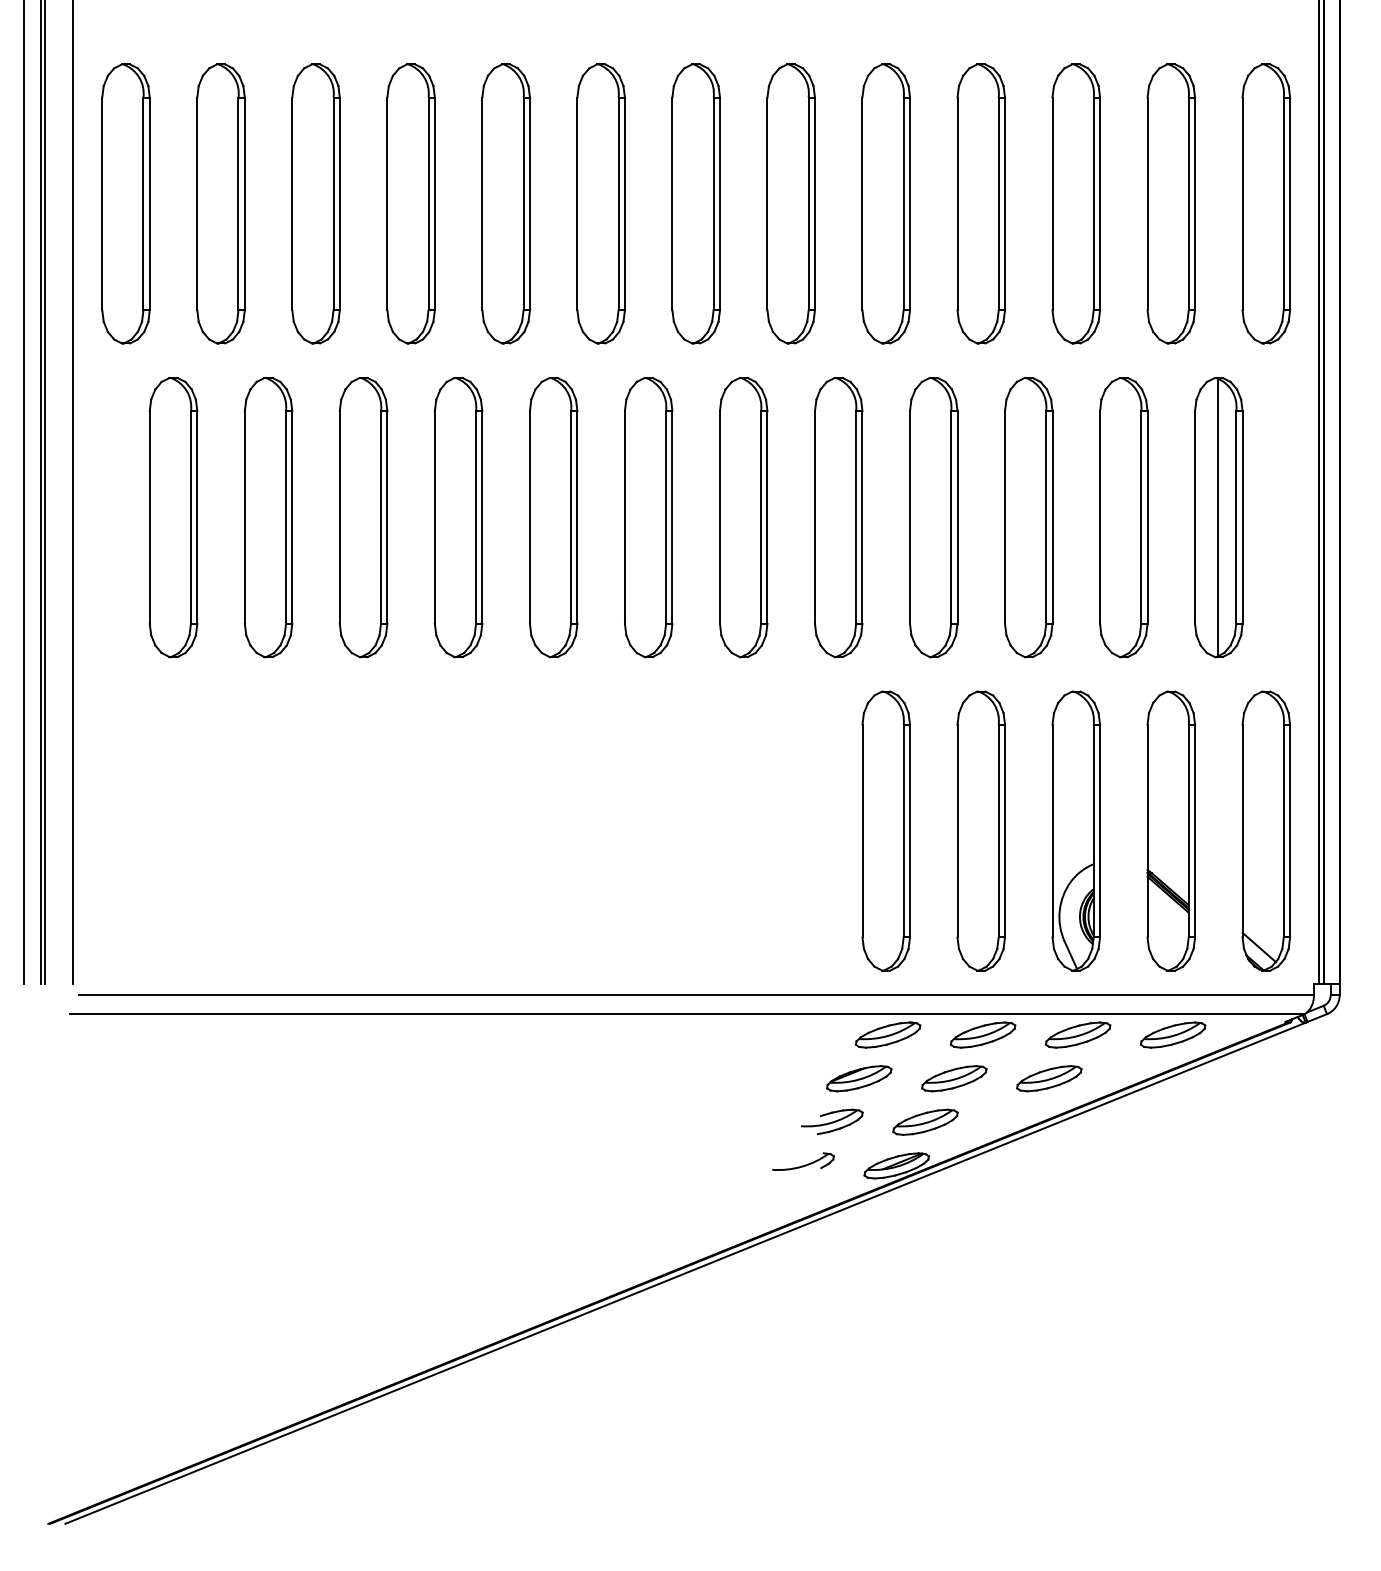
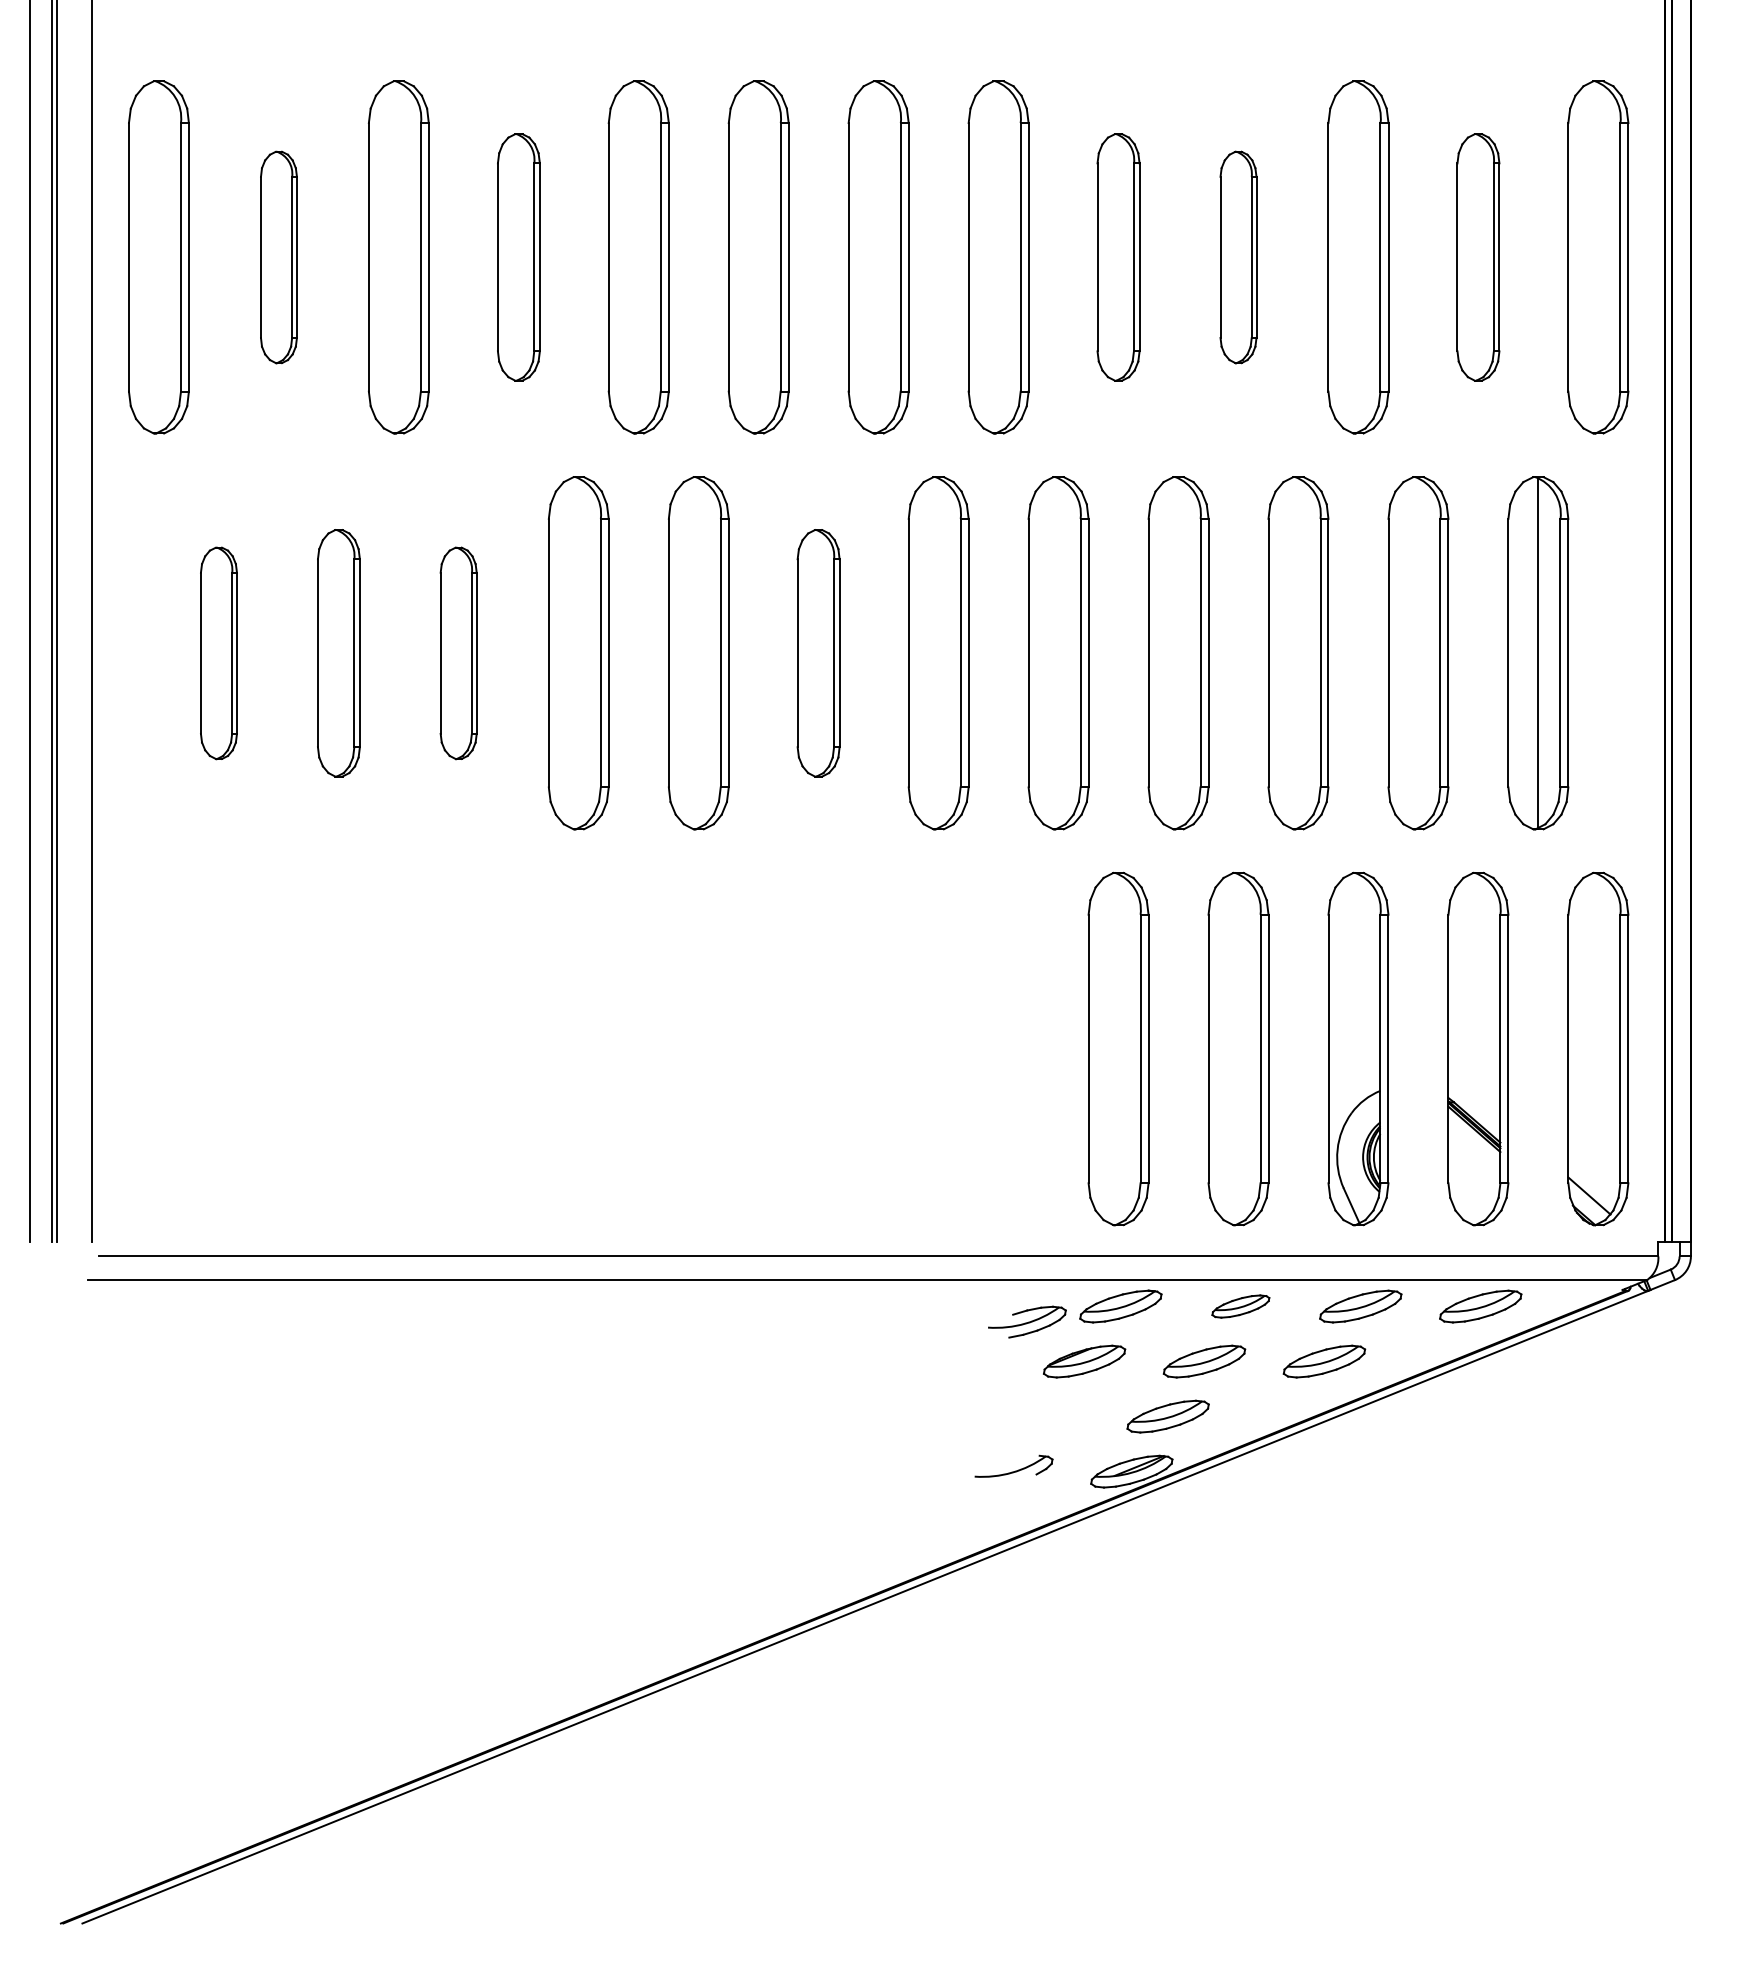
part: (220, 204) -> (278, 257), size x0.6
part: (410, 204) -> (518, 257), size x0.7
part: (886, 204) -> (1118, 257), size x0.7
part: (981, 204) -> (1238, 257), size x0.6
part: (1171, 204) -> (1478, 257), size x0.7
part: (173, 517) -> (218, 653), size x0.6
part: (268, 517) -> (338, 653), size x0.7
part: (363, 517) -> (458, 653), size x0.6
part: (648, 517) -> (818, 653), size x0.7
part: (982, 1035) -> (1240, 1306), size x0.7
part: (832, 1121) -> (1027, 1321), moved

